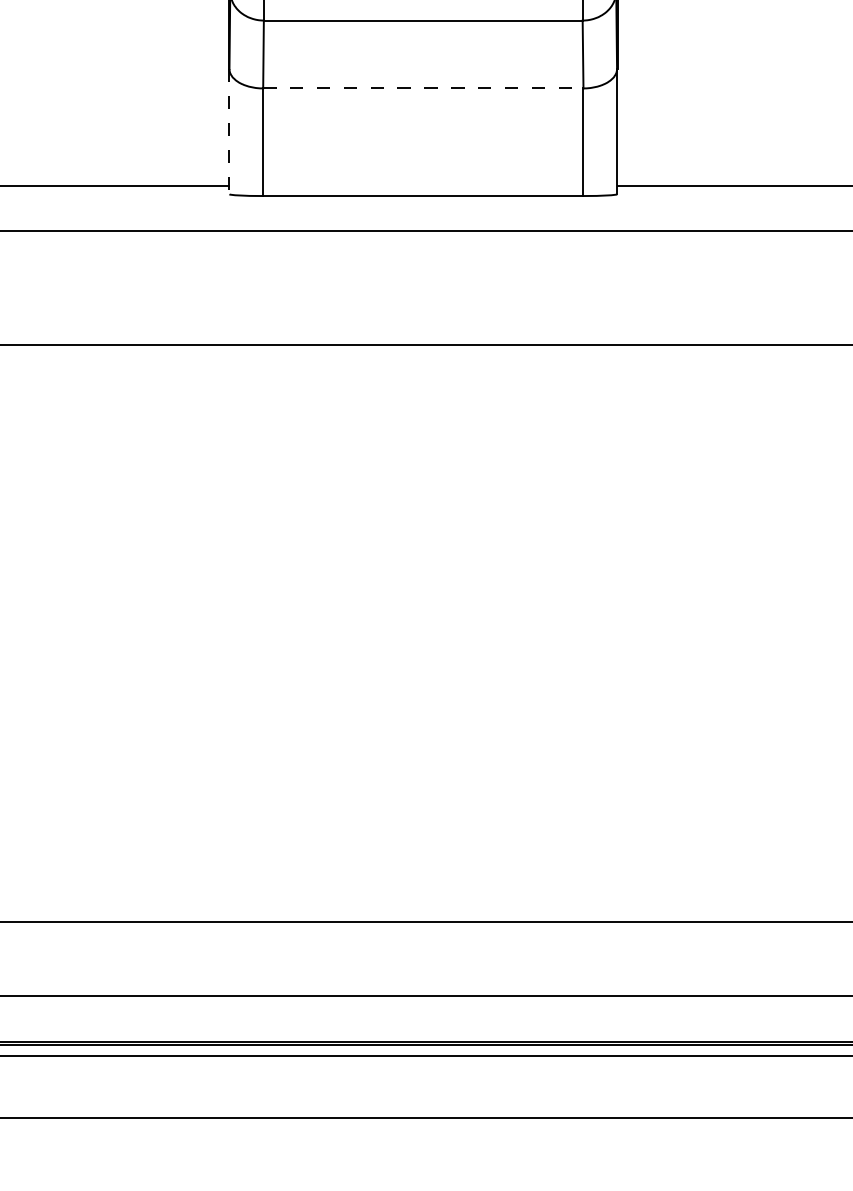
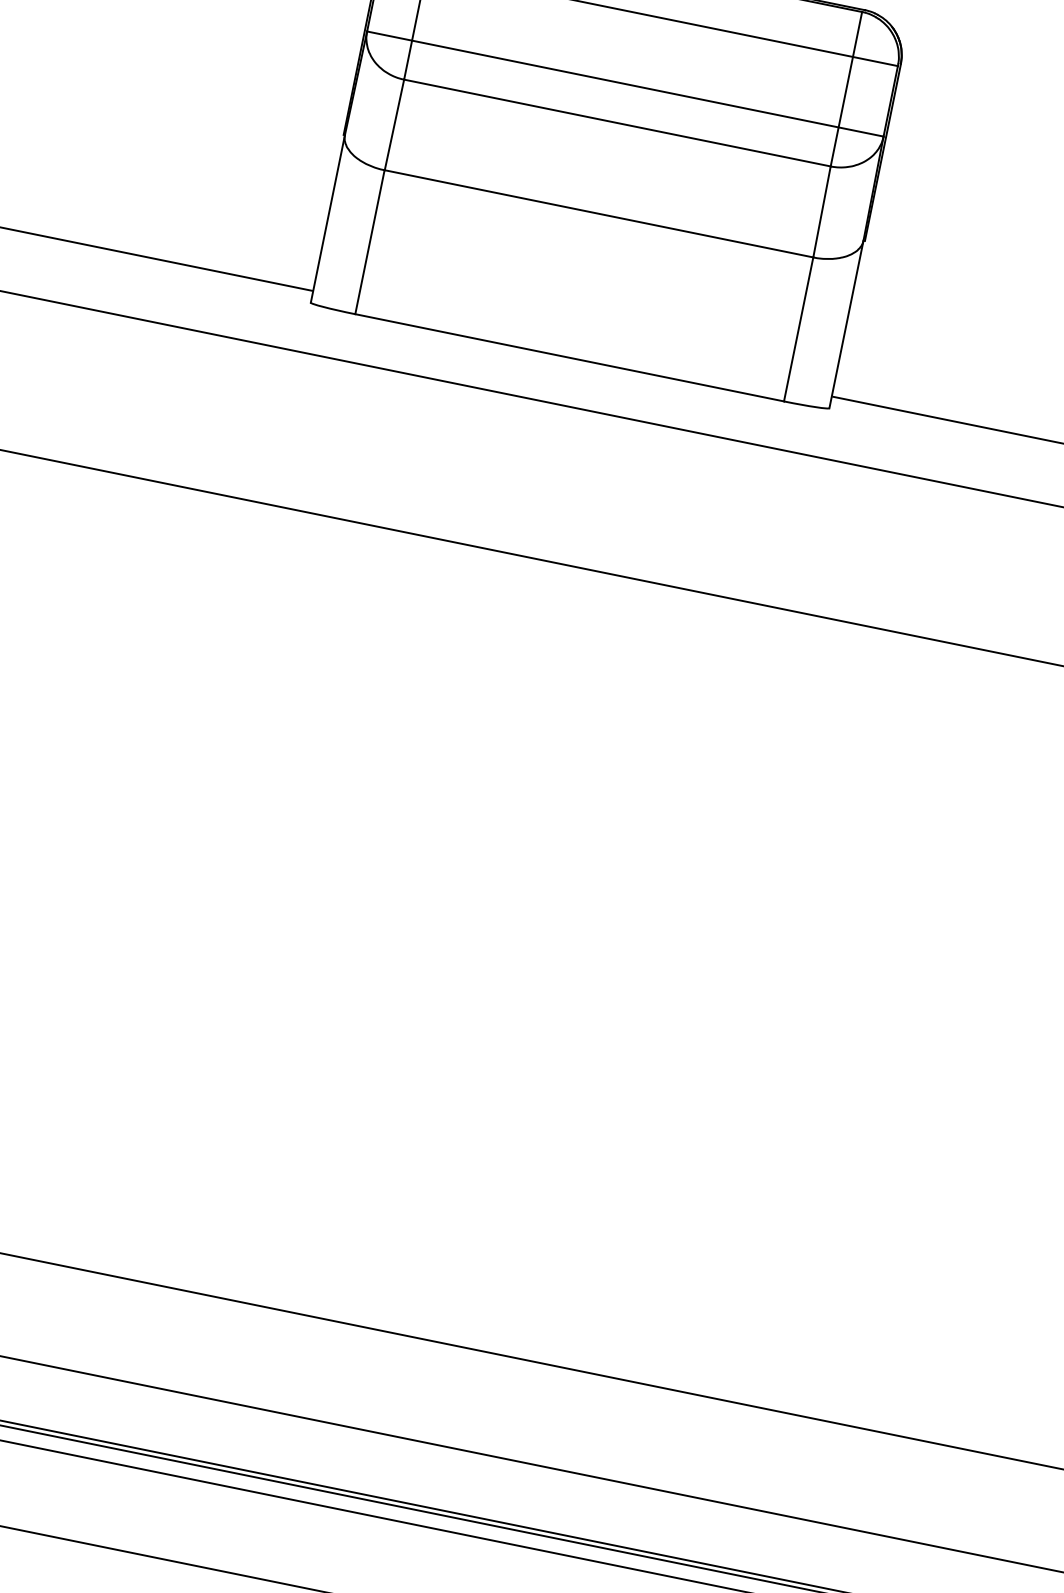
line: (423, 88) -> (599, 214), dashed -> solid
line: (229, 131) -> (327, 218), dashed -> solid

